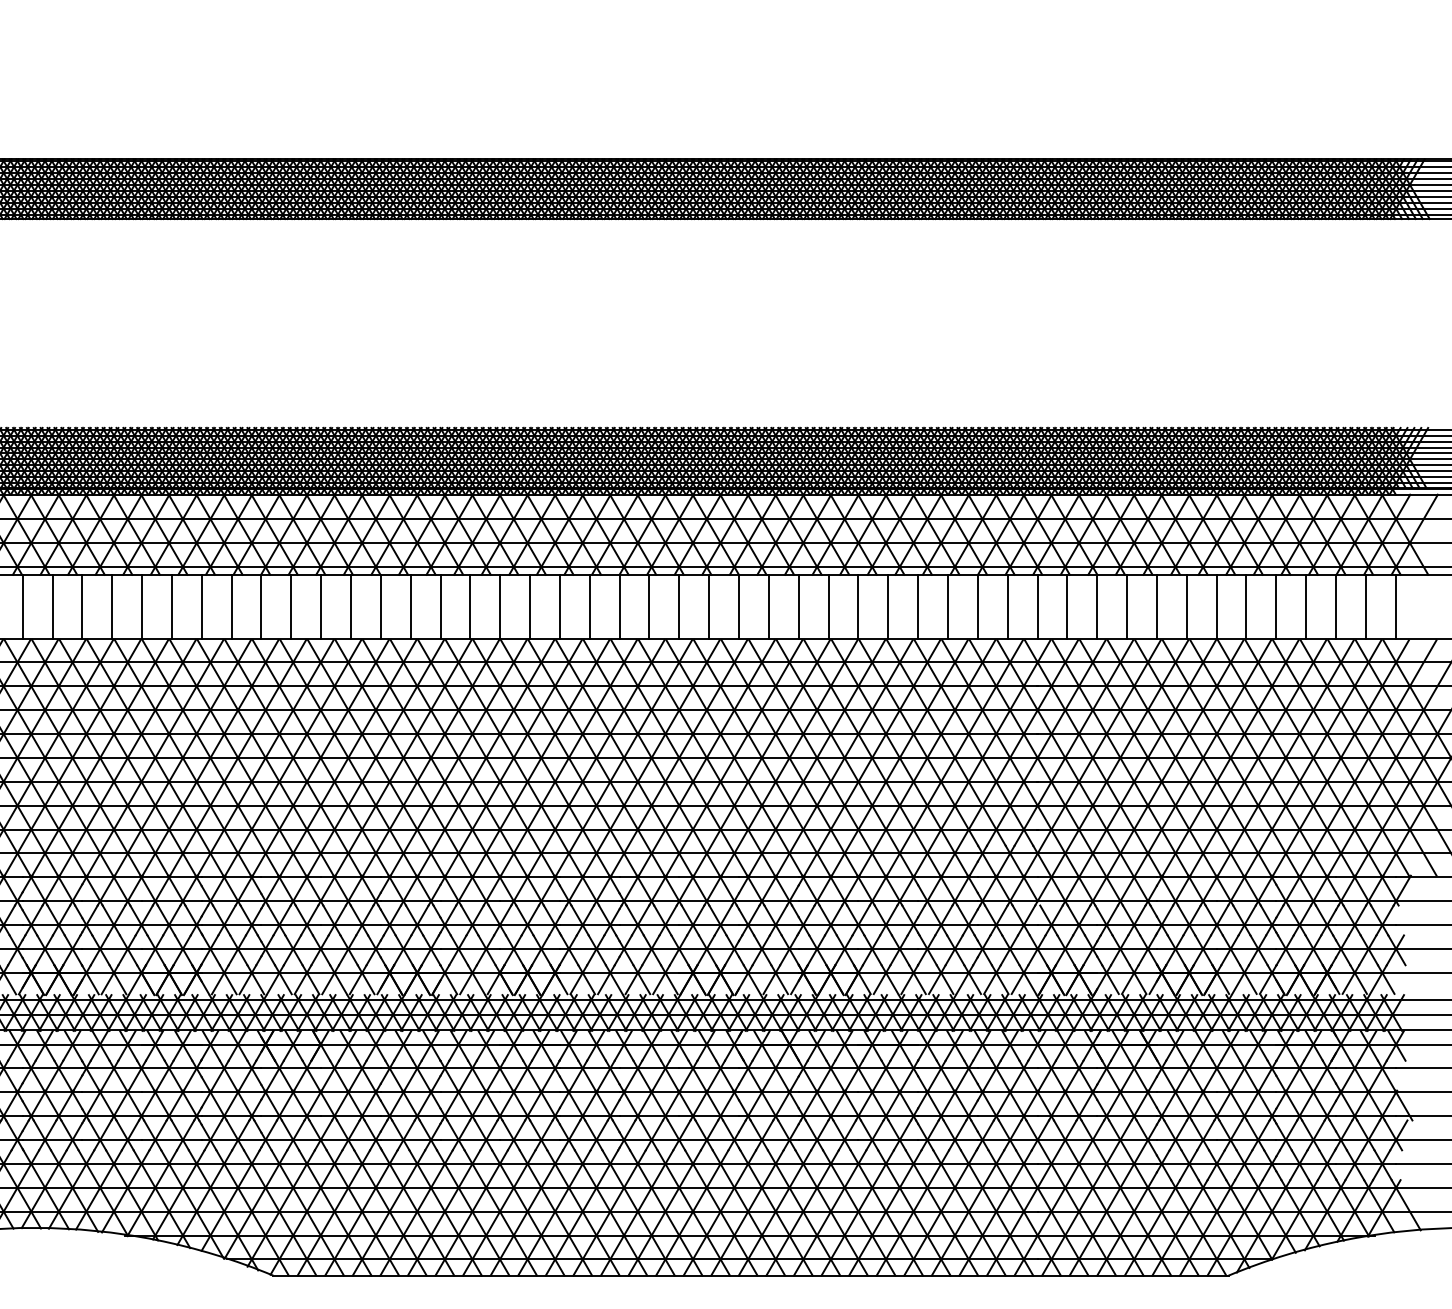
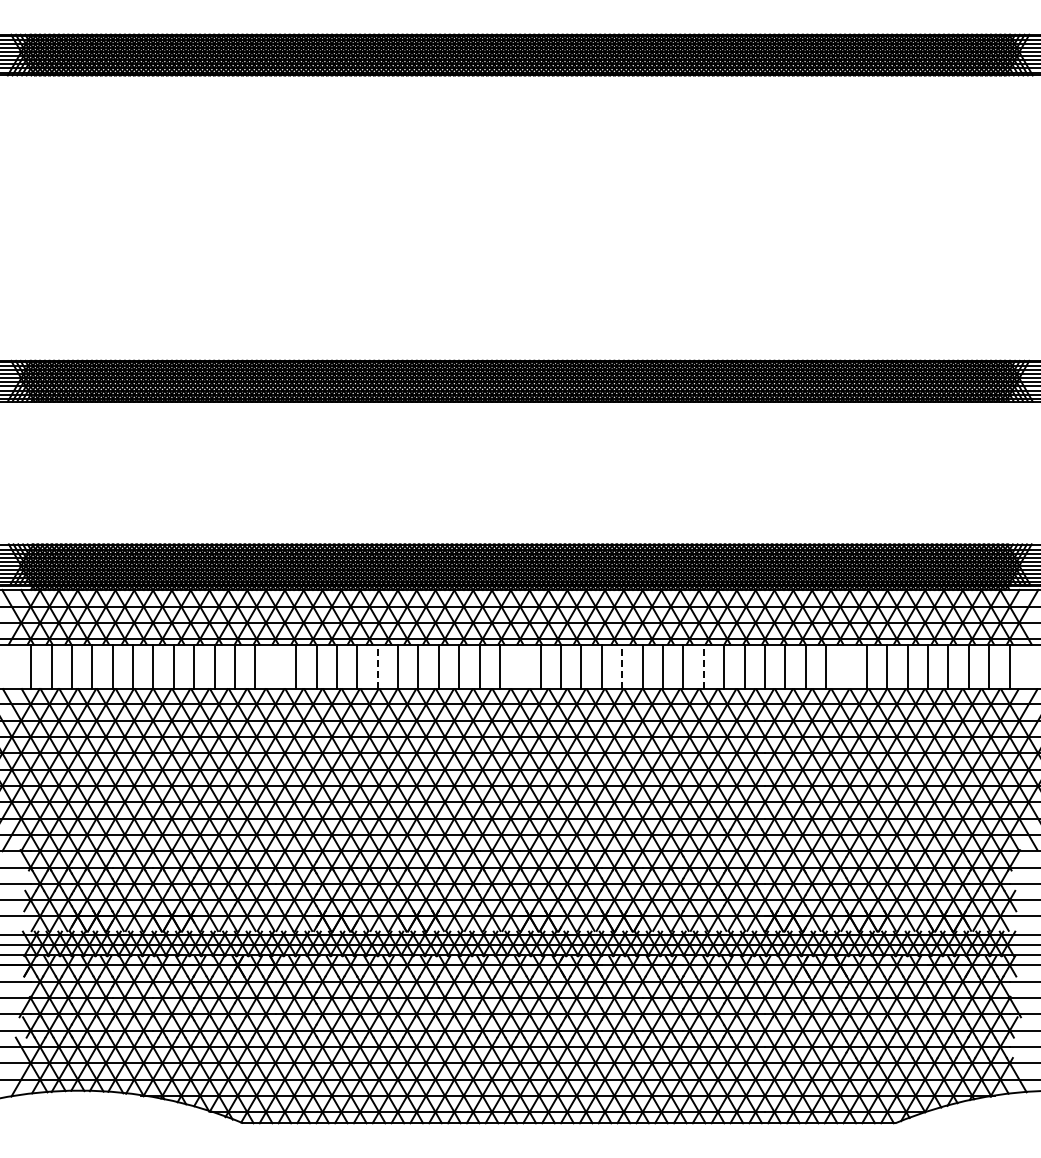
line: (320, 606) -> (275, 666), removed
line: (470, 606) -> (377, 666), solid -> dashed
line: (679, 606) -> (520, 666), removed
line: (828, 606) -> (622, 666), solid -> dashed
line: (947, 606) -> (703, 666), solid -> dashed
line: (1156, 606) -> (846, 666), removed

